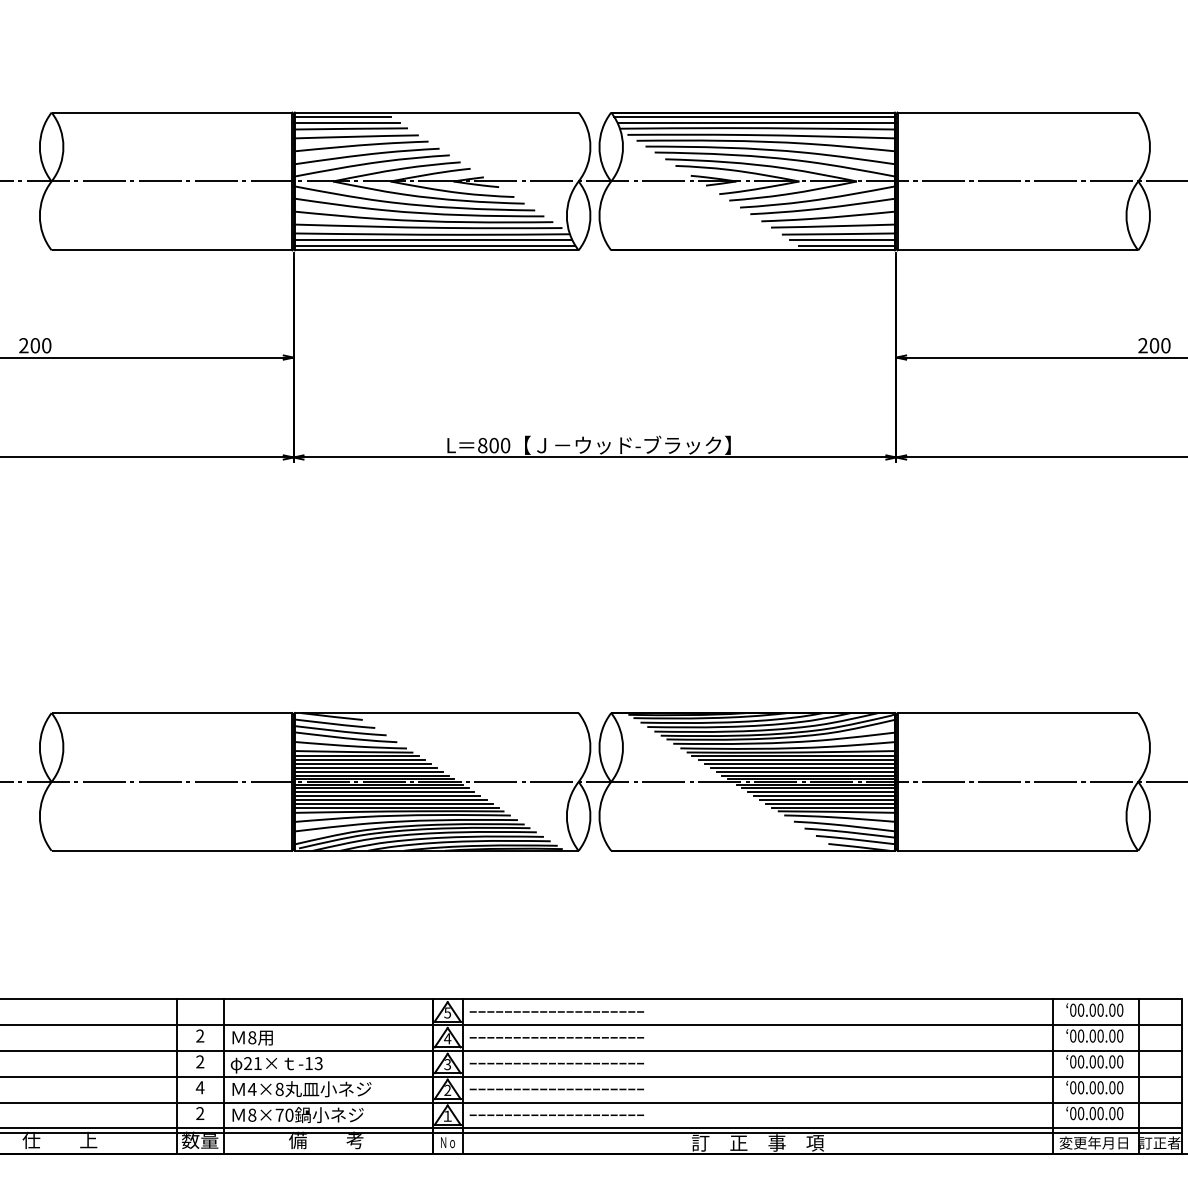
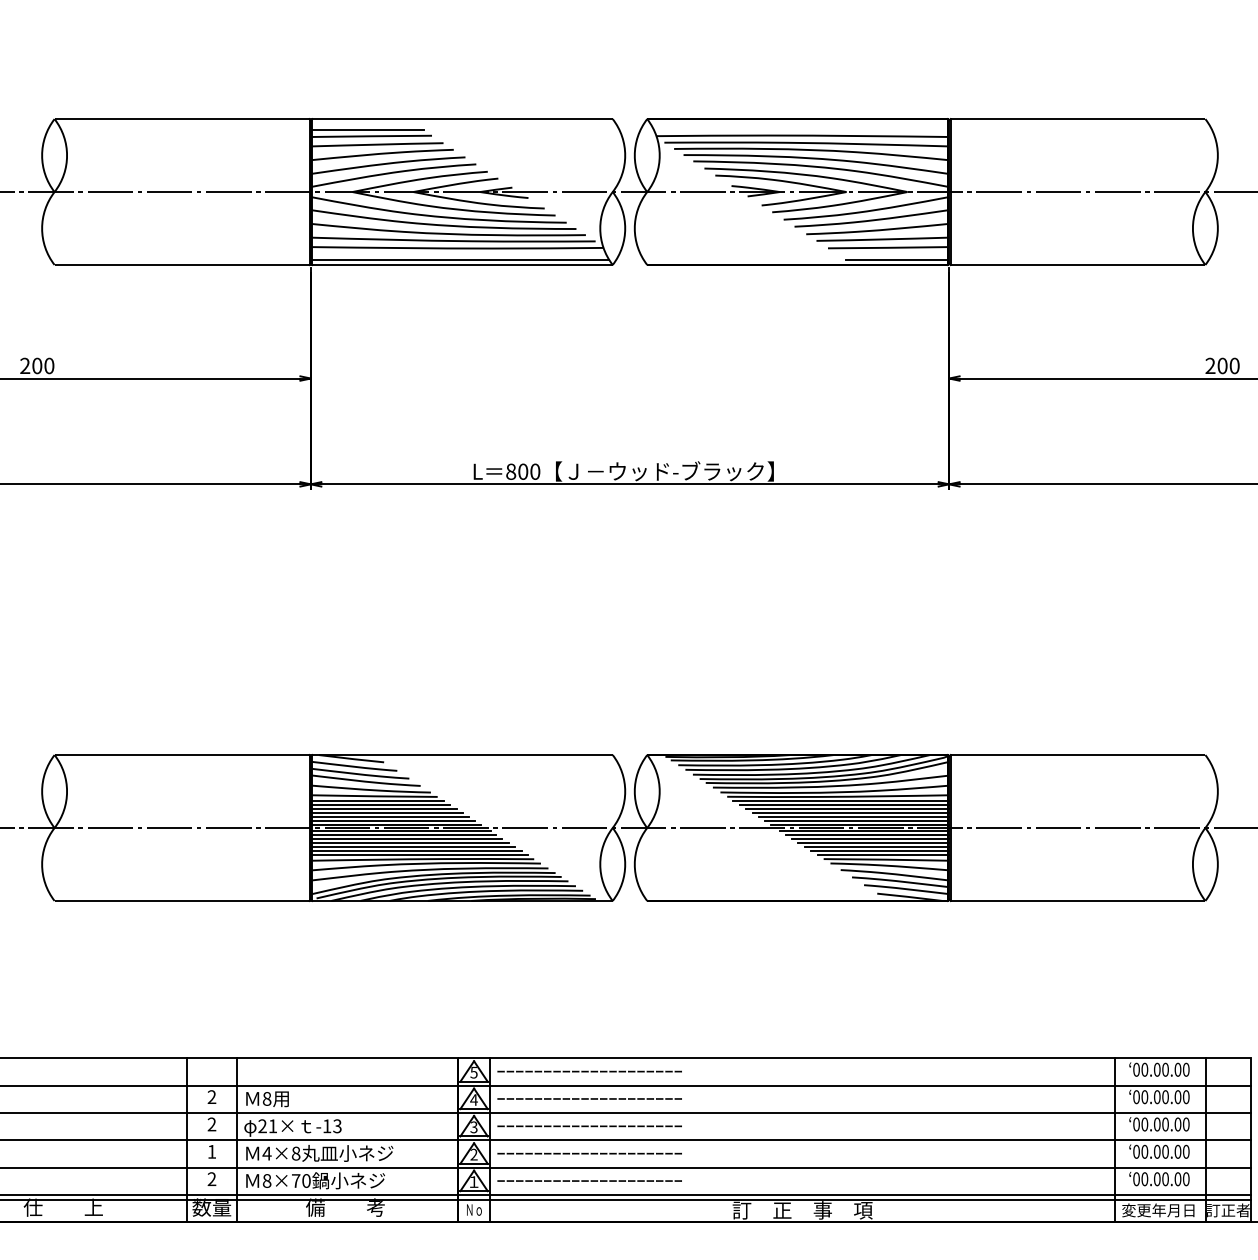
line: (341, 117) -> (361, 124), removed
line: (755, 117) -> (800, 124), removed
line: (756, 123) -> (801, 130), removed
line: (432, 239) -> (457, 253), removed
line: (842, 239) -> (892, 253), removed
text: (199, 1087) -> (211, 1151), 4 -> 1

